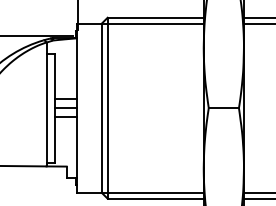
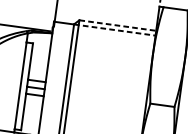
line: (156, 17) -> (118, 25), solid -> dashed
line: (152, 23) -> (114, 29), solid -> dashed

